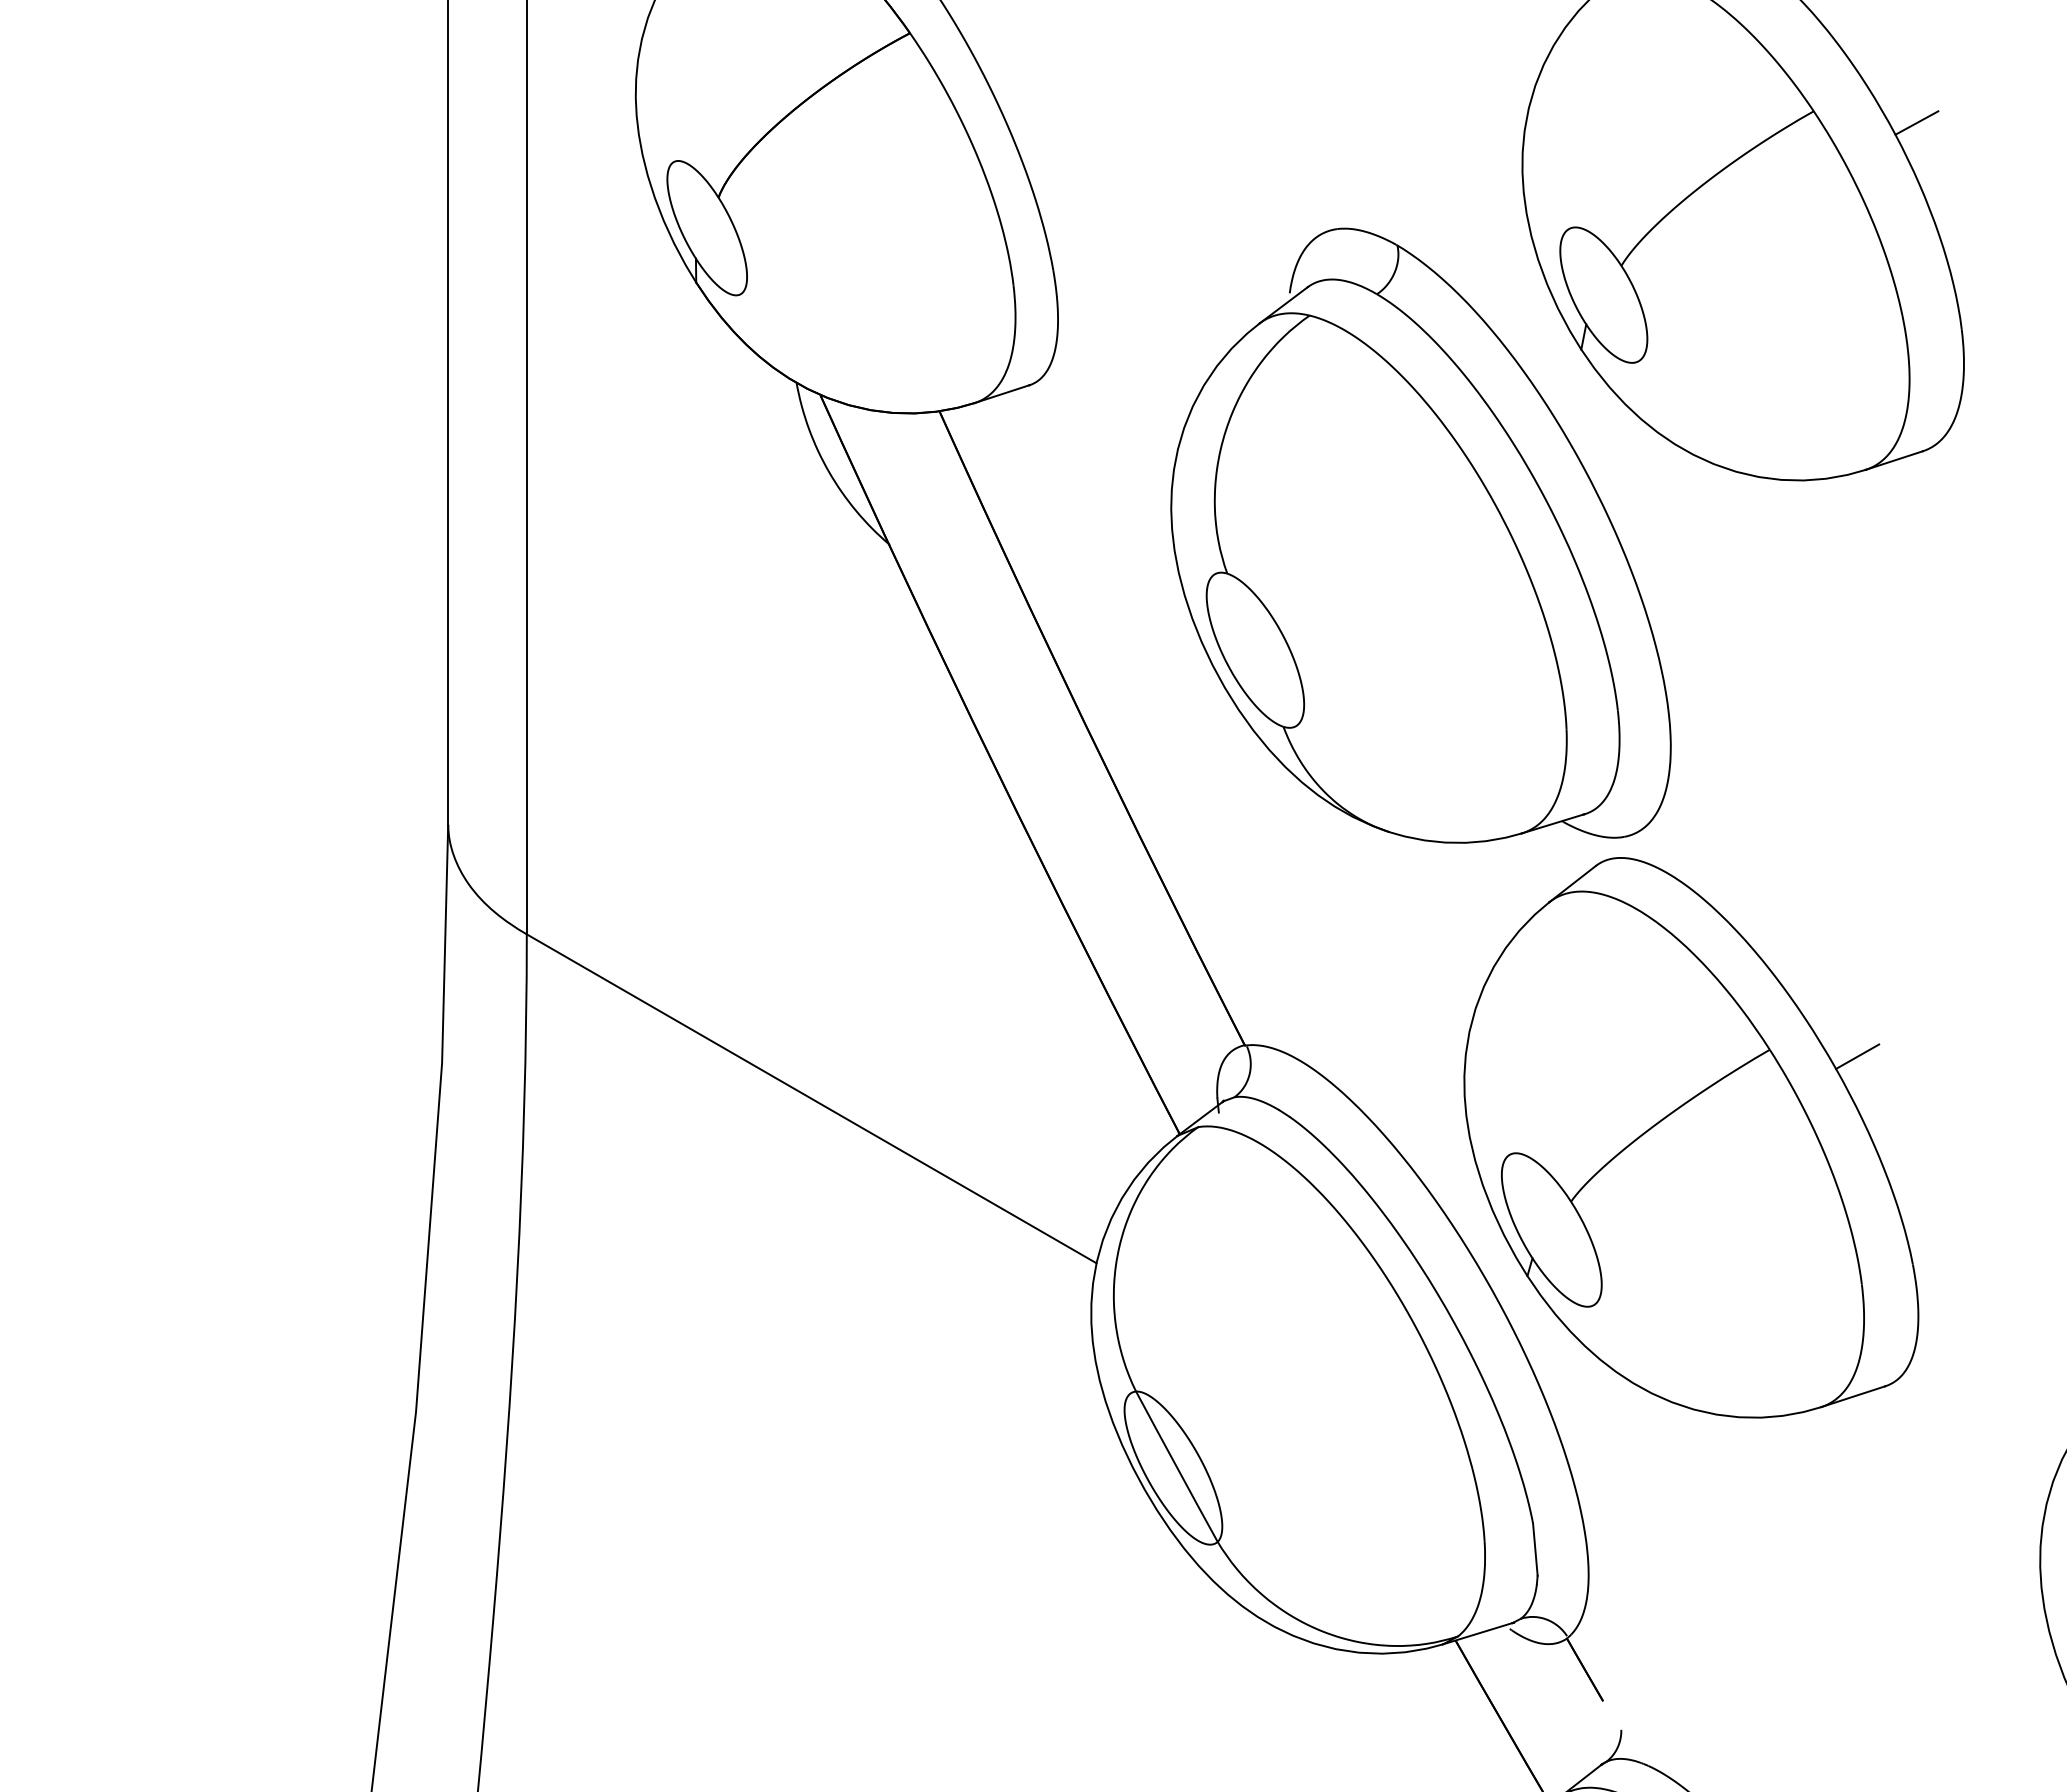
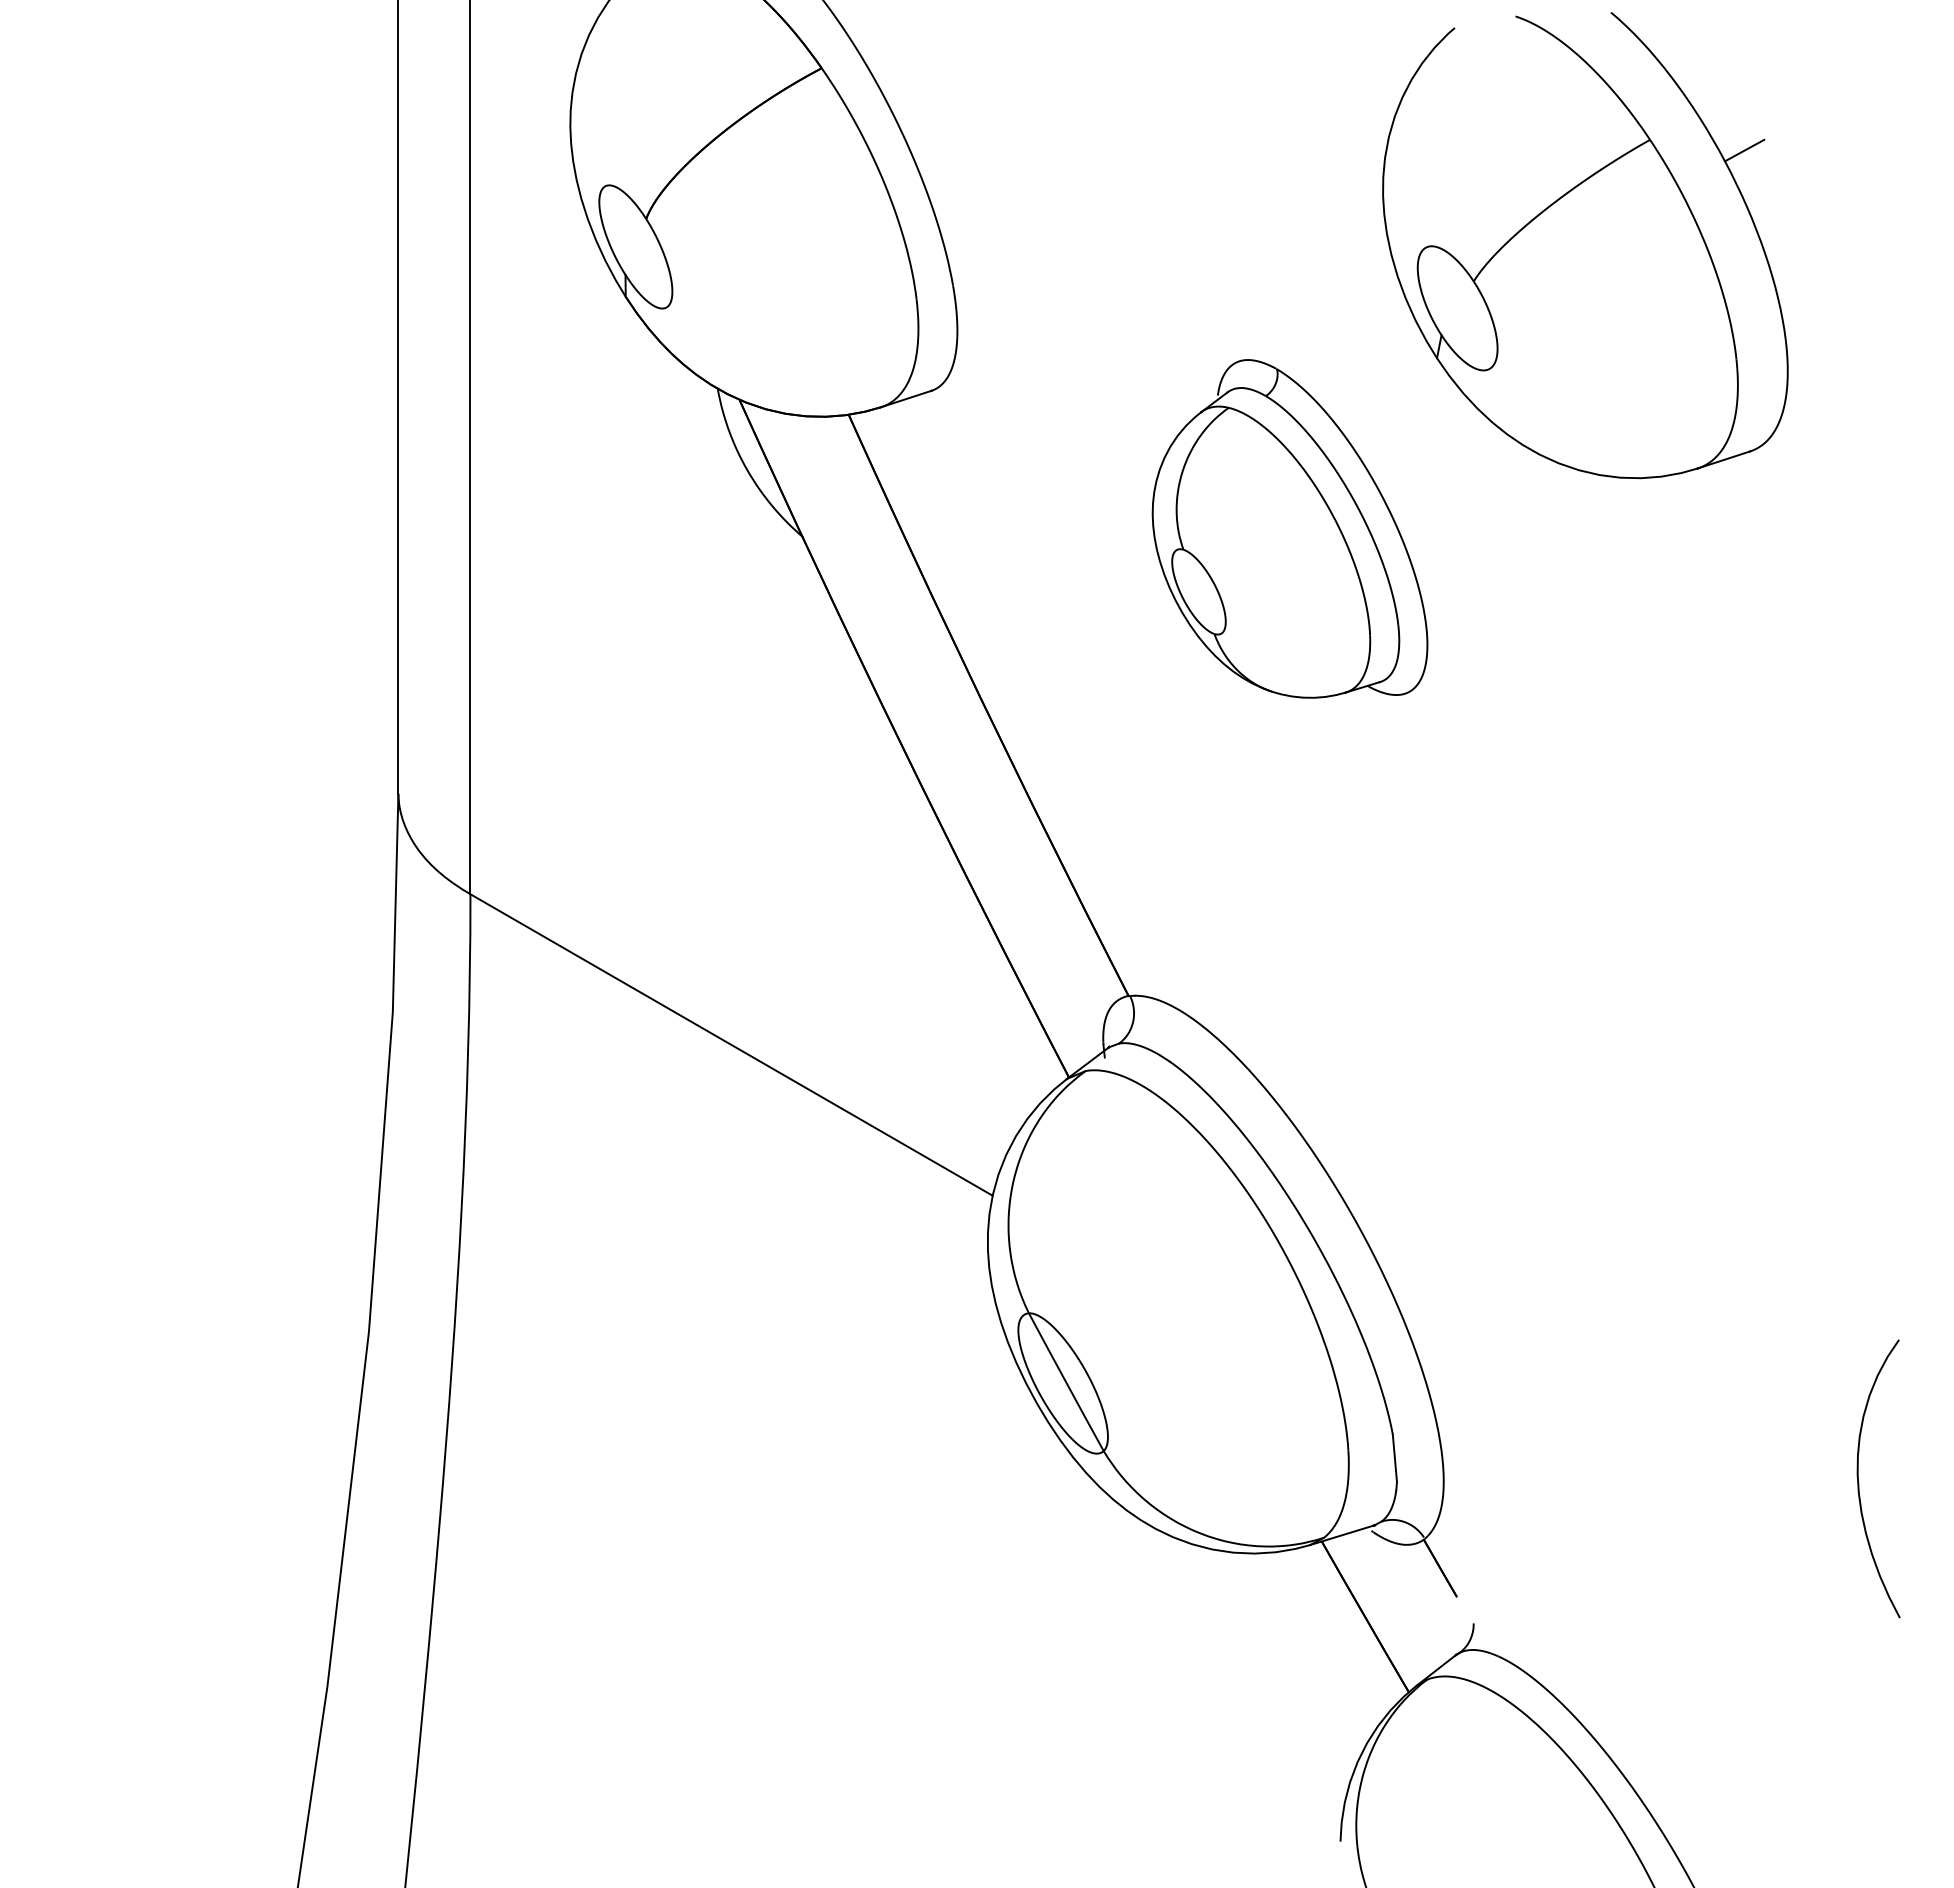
part: (1420, 535) -> (1289, 528), size x0.6
part: (1690, 1137) -> (1537, 1080), removed

